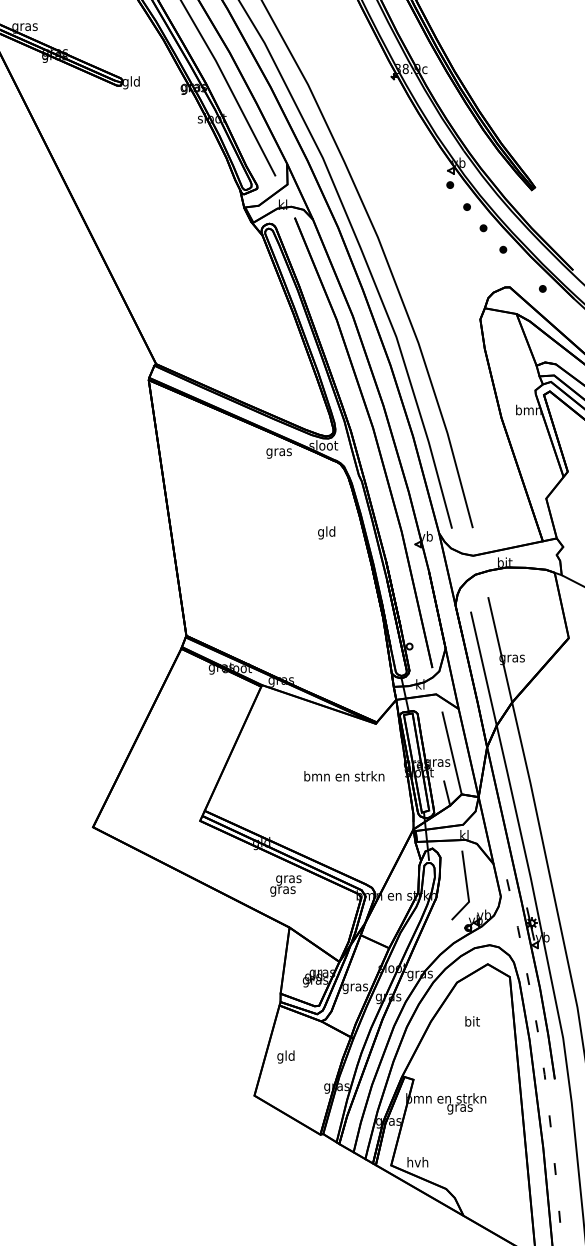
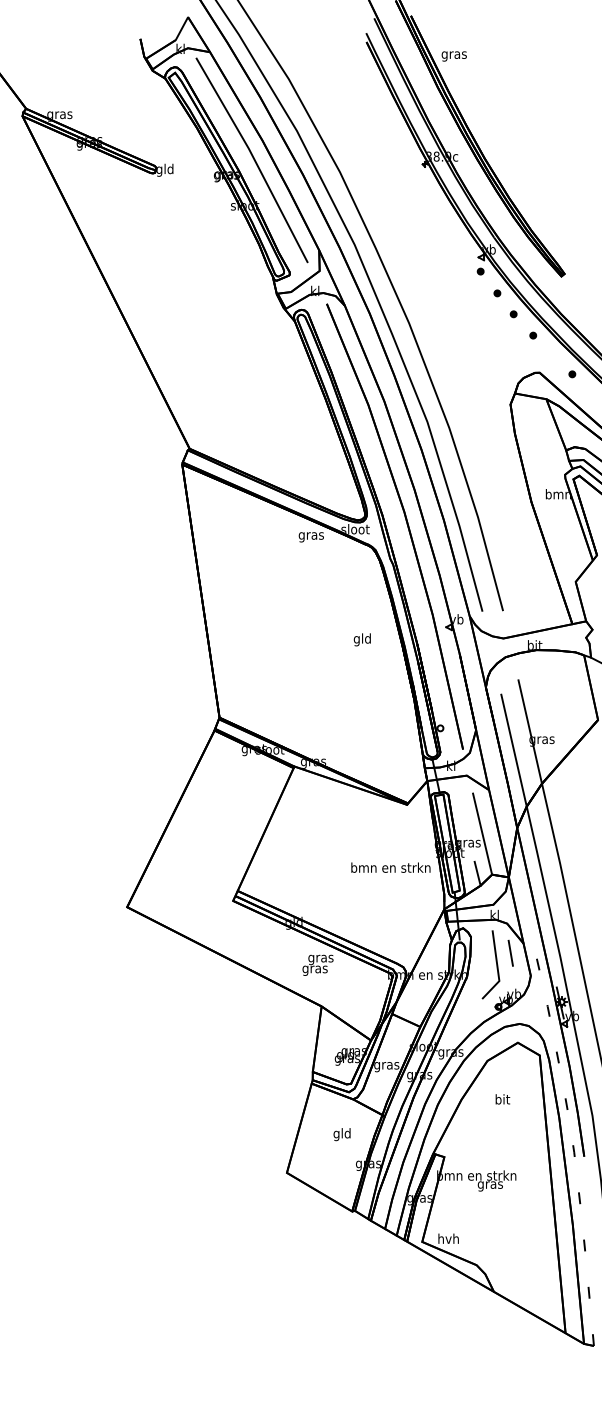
text: (325, 532) -> (361, 639), moved
text: (343, 776) -> (390, 867), moved
line: (480, 873) -> (510, 952), added
text: (285, 1056) -> (341, 1134), moved

